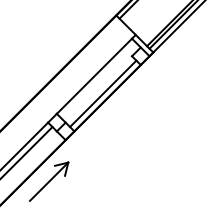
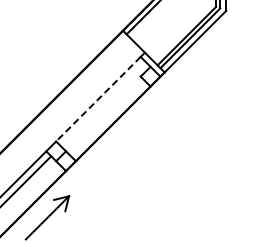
line: (94, 76) -> (98, 99), solid -> dashed
line: (102, 93) -> (107, 118), removed

